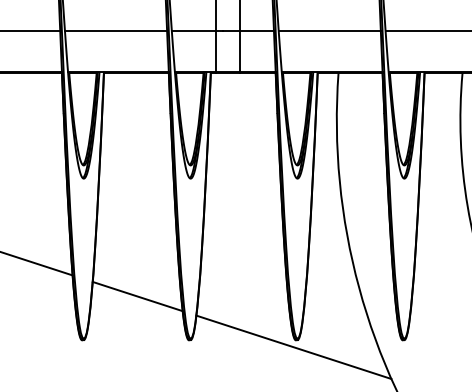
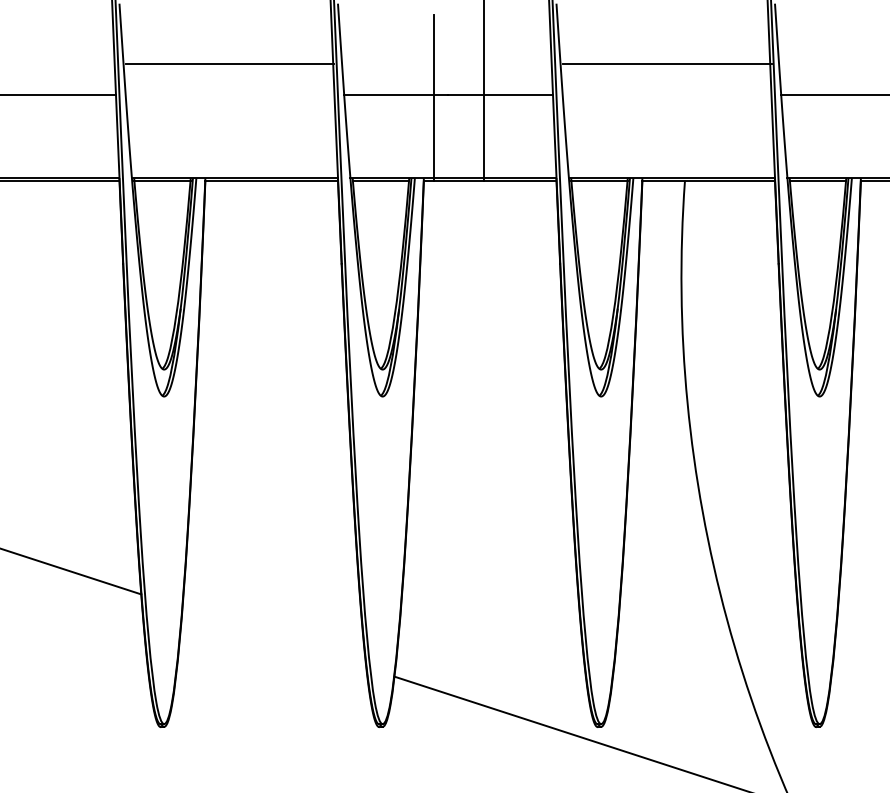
line: (115, 31) -> (228, 65), moved
line: (329, 31) -> (666, 65), moved
line: (137, 296) -> (273, 637), removed

